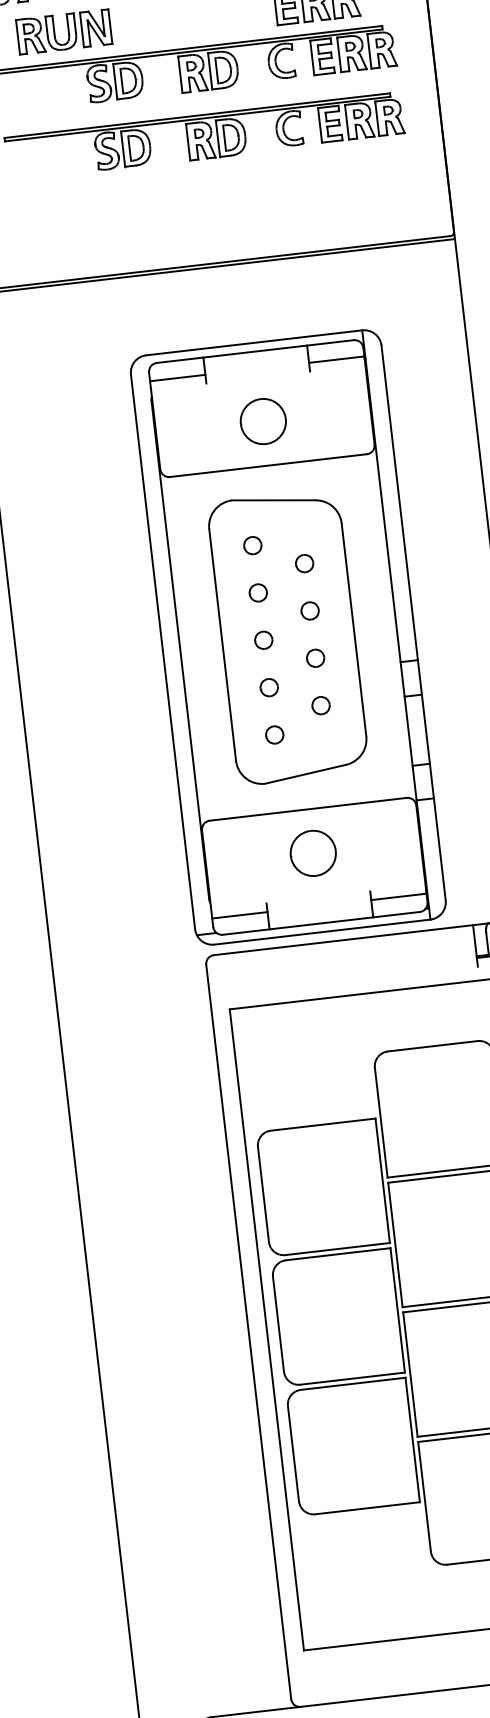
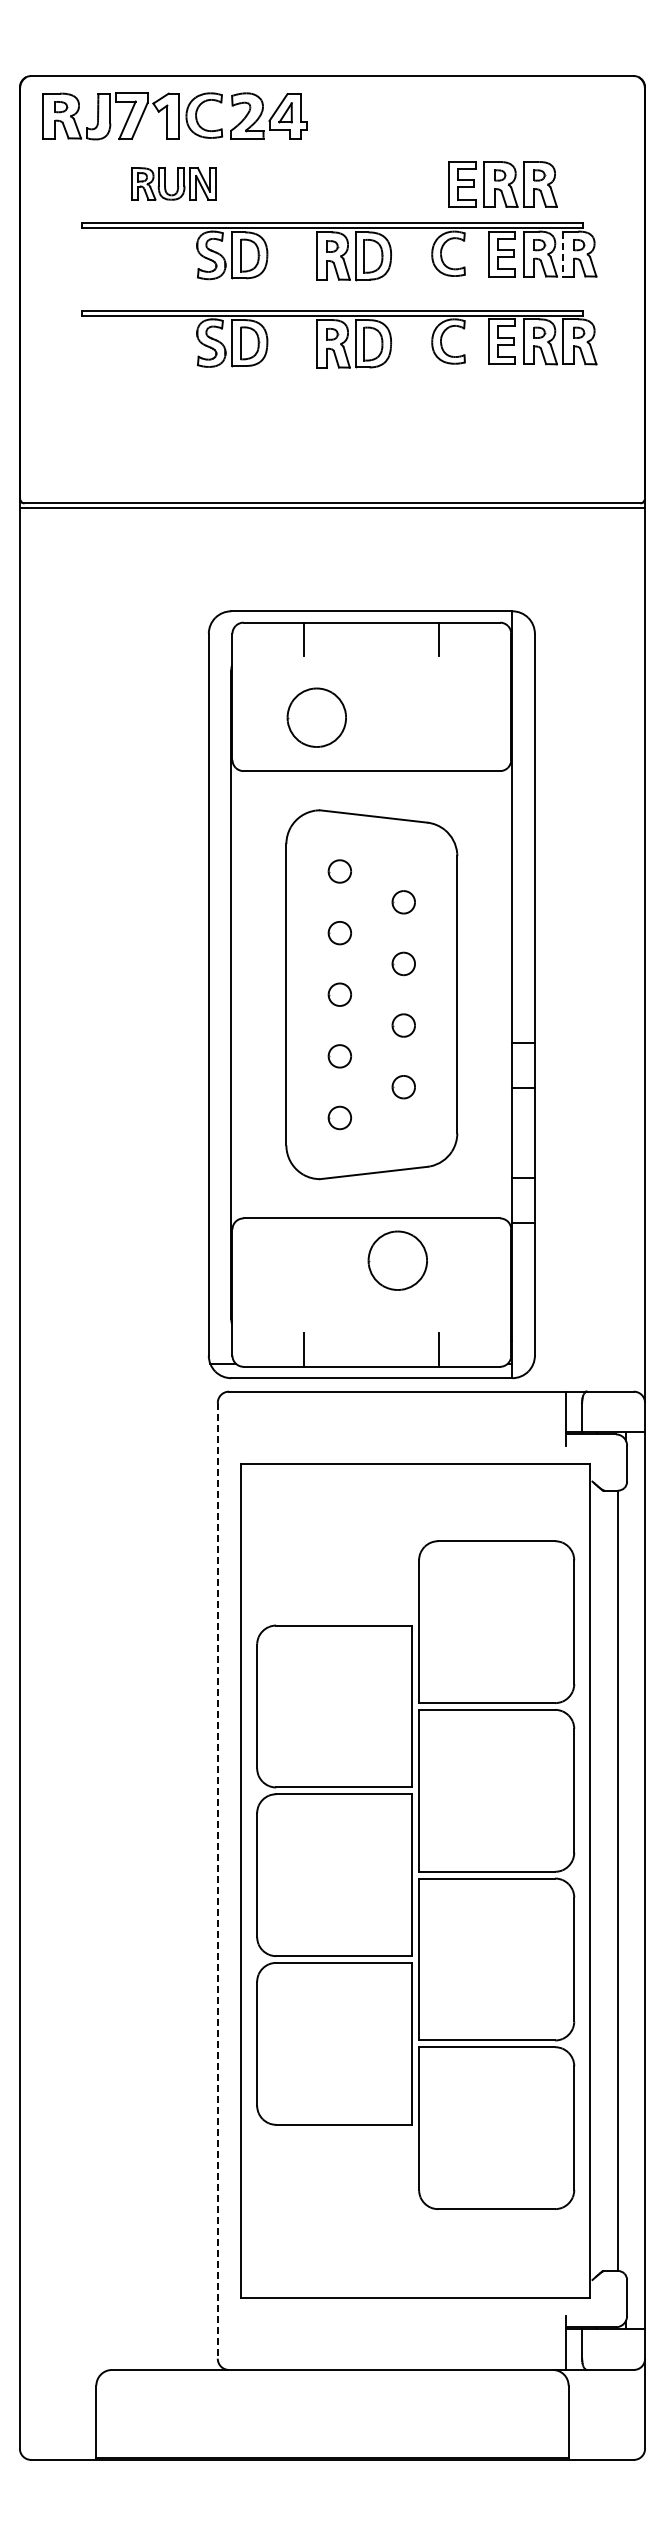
part: (63, 31) -> (173, 183), size x0.7
line: (369, 51) -> (563, 254), solid -> dashed
line: (336, 359) -> (475, 645), removed
line: (177, 378) -> (268, 645), removed
part: (263, 421) -> (316, 717), moved
part: (313, 853) -> (397, 1260), moved
line: (399, 897) -> (475, 1344), removed
line: (240, 915) -> (268, 1344), removed
line: (248, 1331) -> (217, 1880), solid -> dashed

